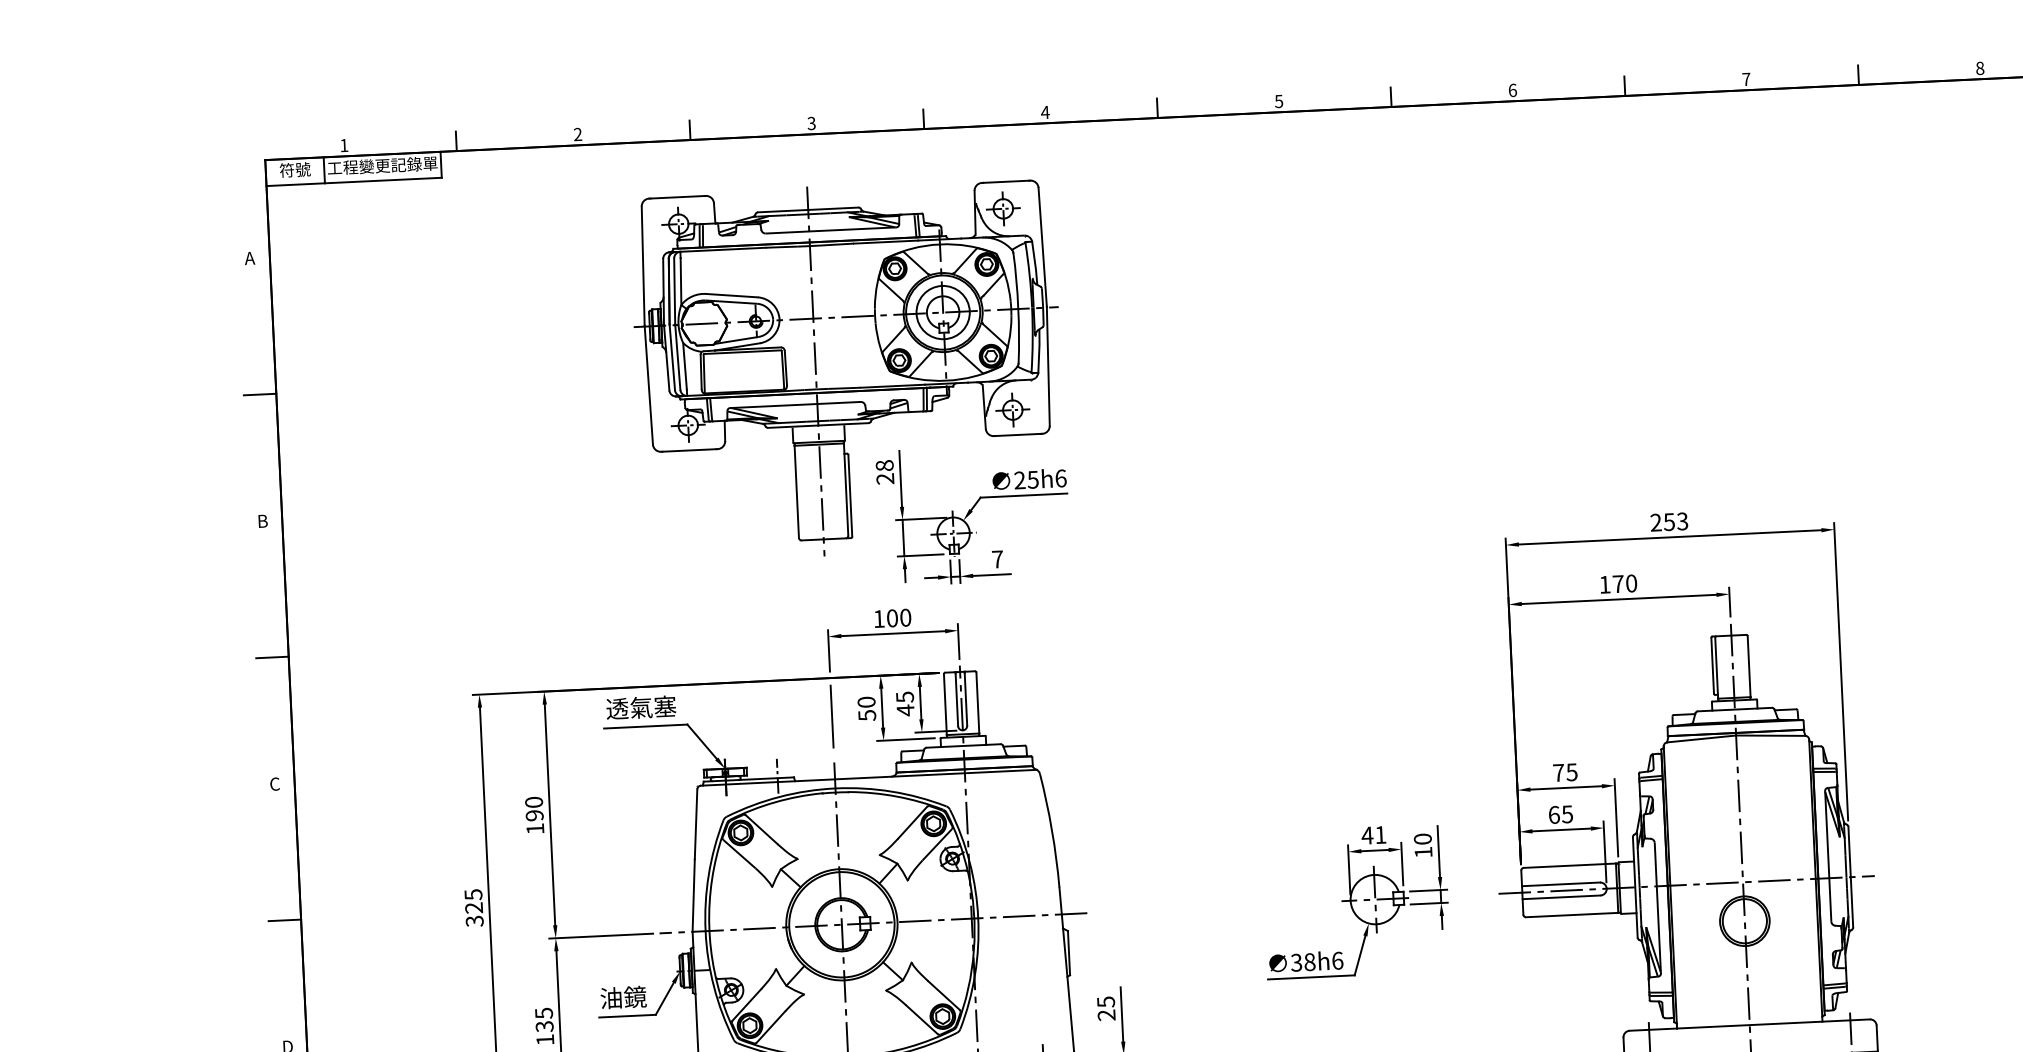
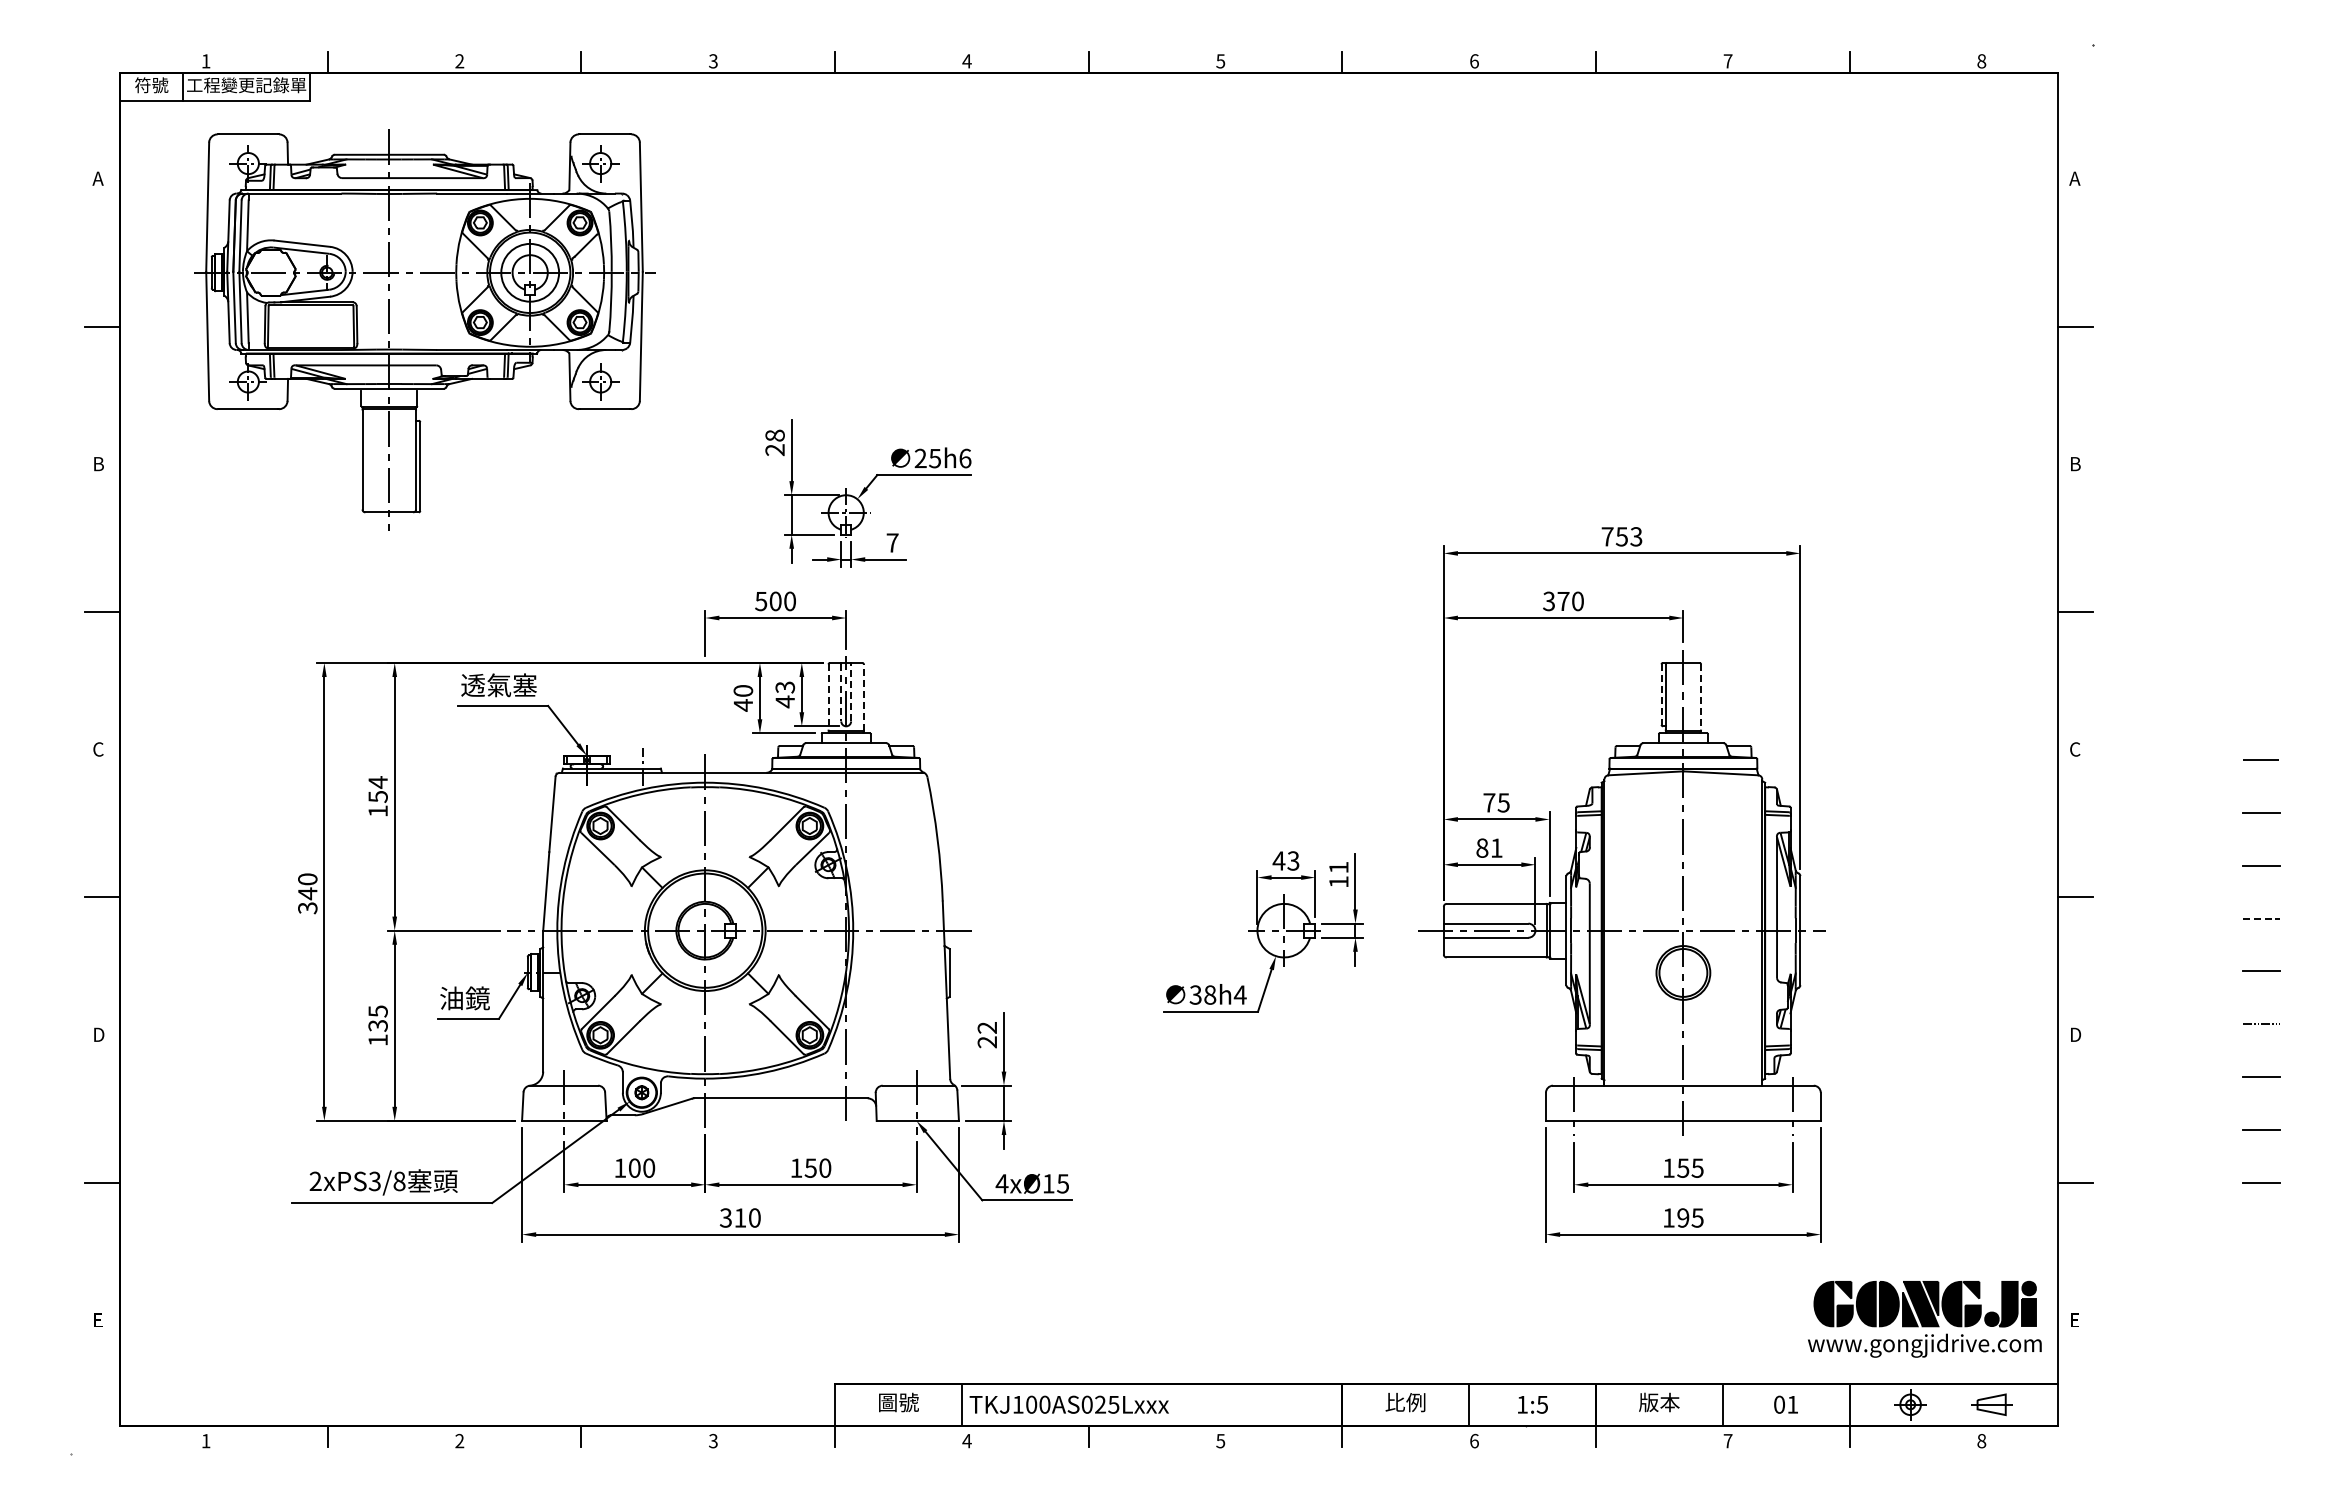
part: (848, 369) -> (424, 329), moved
text: (1655, 522) -> (1607, 536), 253 -> 753
text: (1604, 584) -> (1548, 601), 170 -> 370
text: (879, 619) -> (761, 601), 100 -> 500
line: (1712, 666) -> (1661, 695), solid -> dashed
line: (1749, 666) -> (1701, 697), solid -> dashed
text: (904, 696) -> (784, 686), 45 -> 43
line: (966, 698) -> (851, 692), solid -> dashed
line: (957, 699) -> (841, 692), solid -> dashed
line: (977, 702) -> (863, 696), solid -> dashed
line: (945, 704) -> (828, 697), solid -> dashed
text: (867, 715) -> (743, 705), 50 -> 40
line: (832, 716) -> (705, 704), removed
text: (533, 808) -> (377, 789), 190 -> 154
text: (1560, 814) -> (1489, 847), 65 -> 81
text: (1380, 834) -> (1293, 860), 41 -> 43
text: (1422, 839) -> (1338, 867), 10 -> 11
text: (473, 901) -> (307, 886), 325 -> 340
text: (1336, 960) -> (1239, 994), 38h6 -> 38h4
text: (1106, 1002) -> (987, 1028), 25 -> 22

